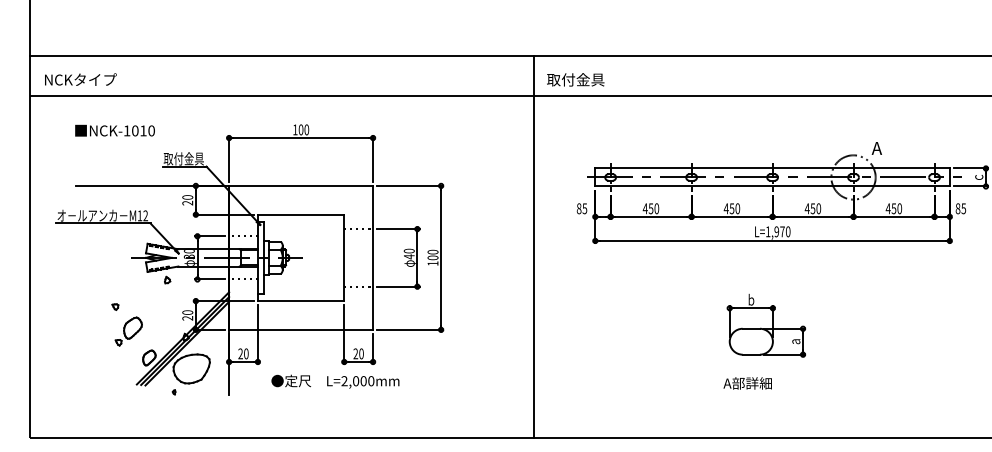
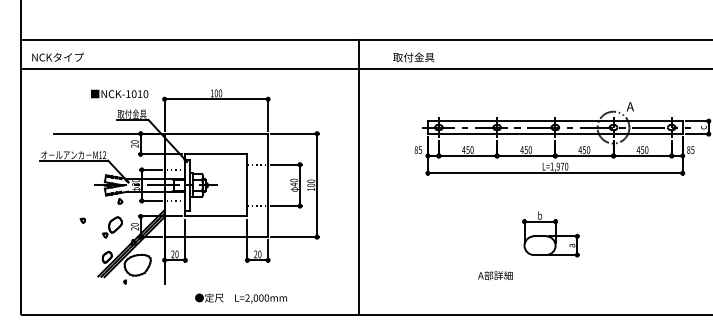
text: (114, 130) -> (119, 93), moved
line: (533, 246) -> (358, 177), moved
part: (128, 331) -> (112, 227), moved
text: (334, 381) -> (240, 298), moved
text: (747, 383) -> (495, 275), moved

